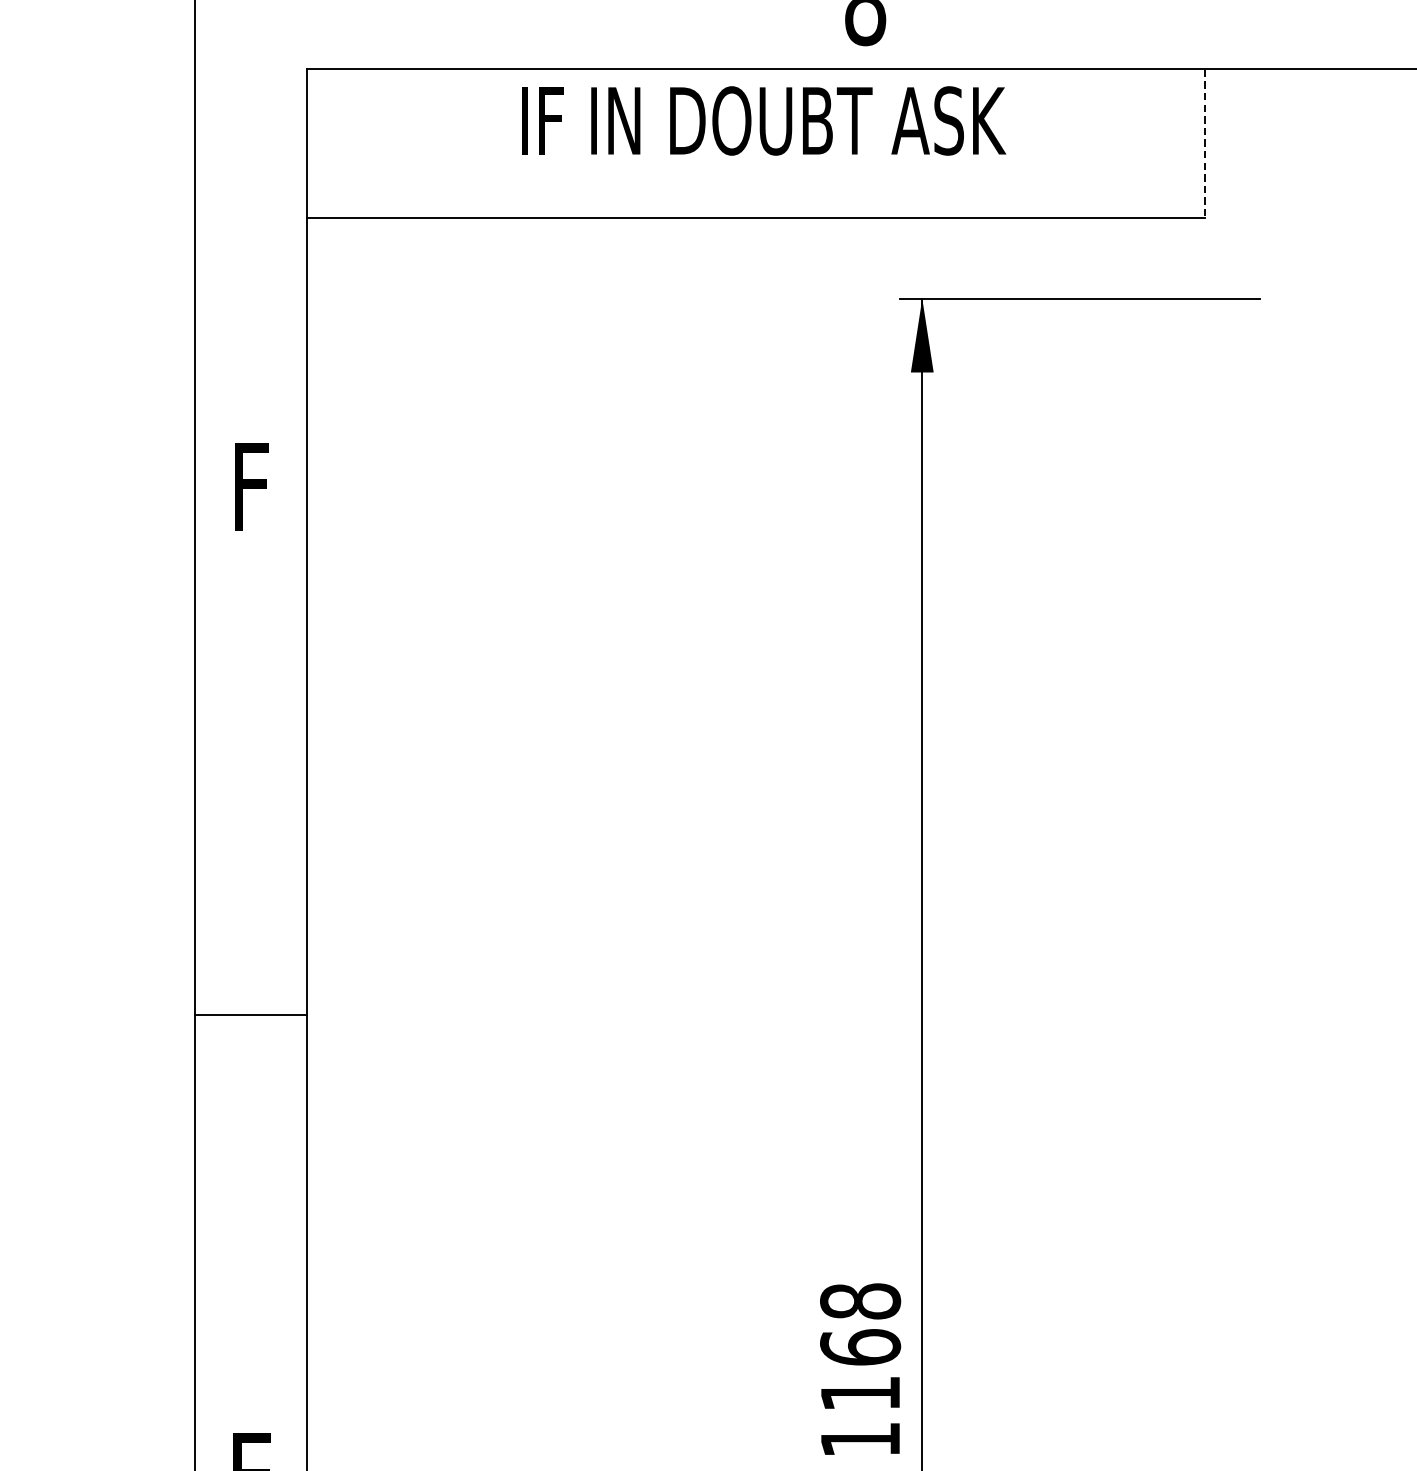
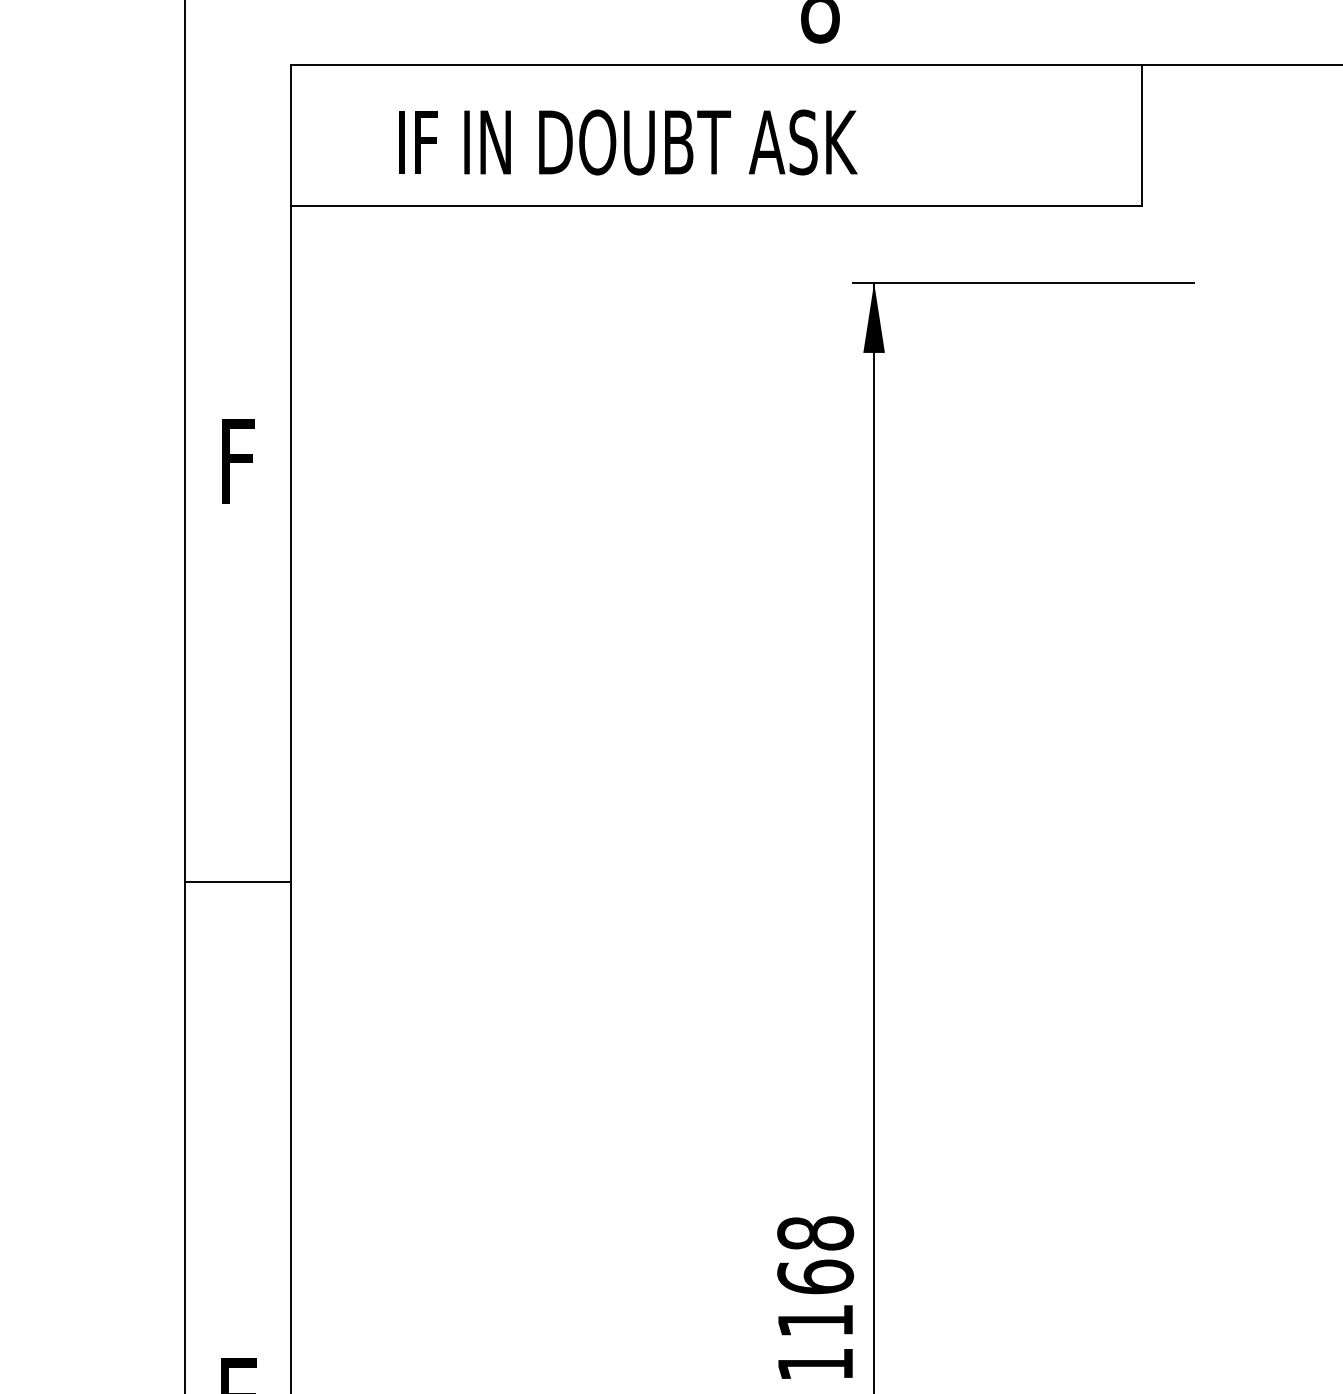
text: (764, 120) -> (628, 142), moved
line: (1204, 144) -> (1141, 136), dashed -> solid
line: (250, 1014) -> (237, 881), moved

